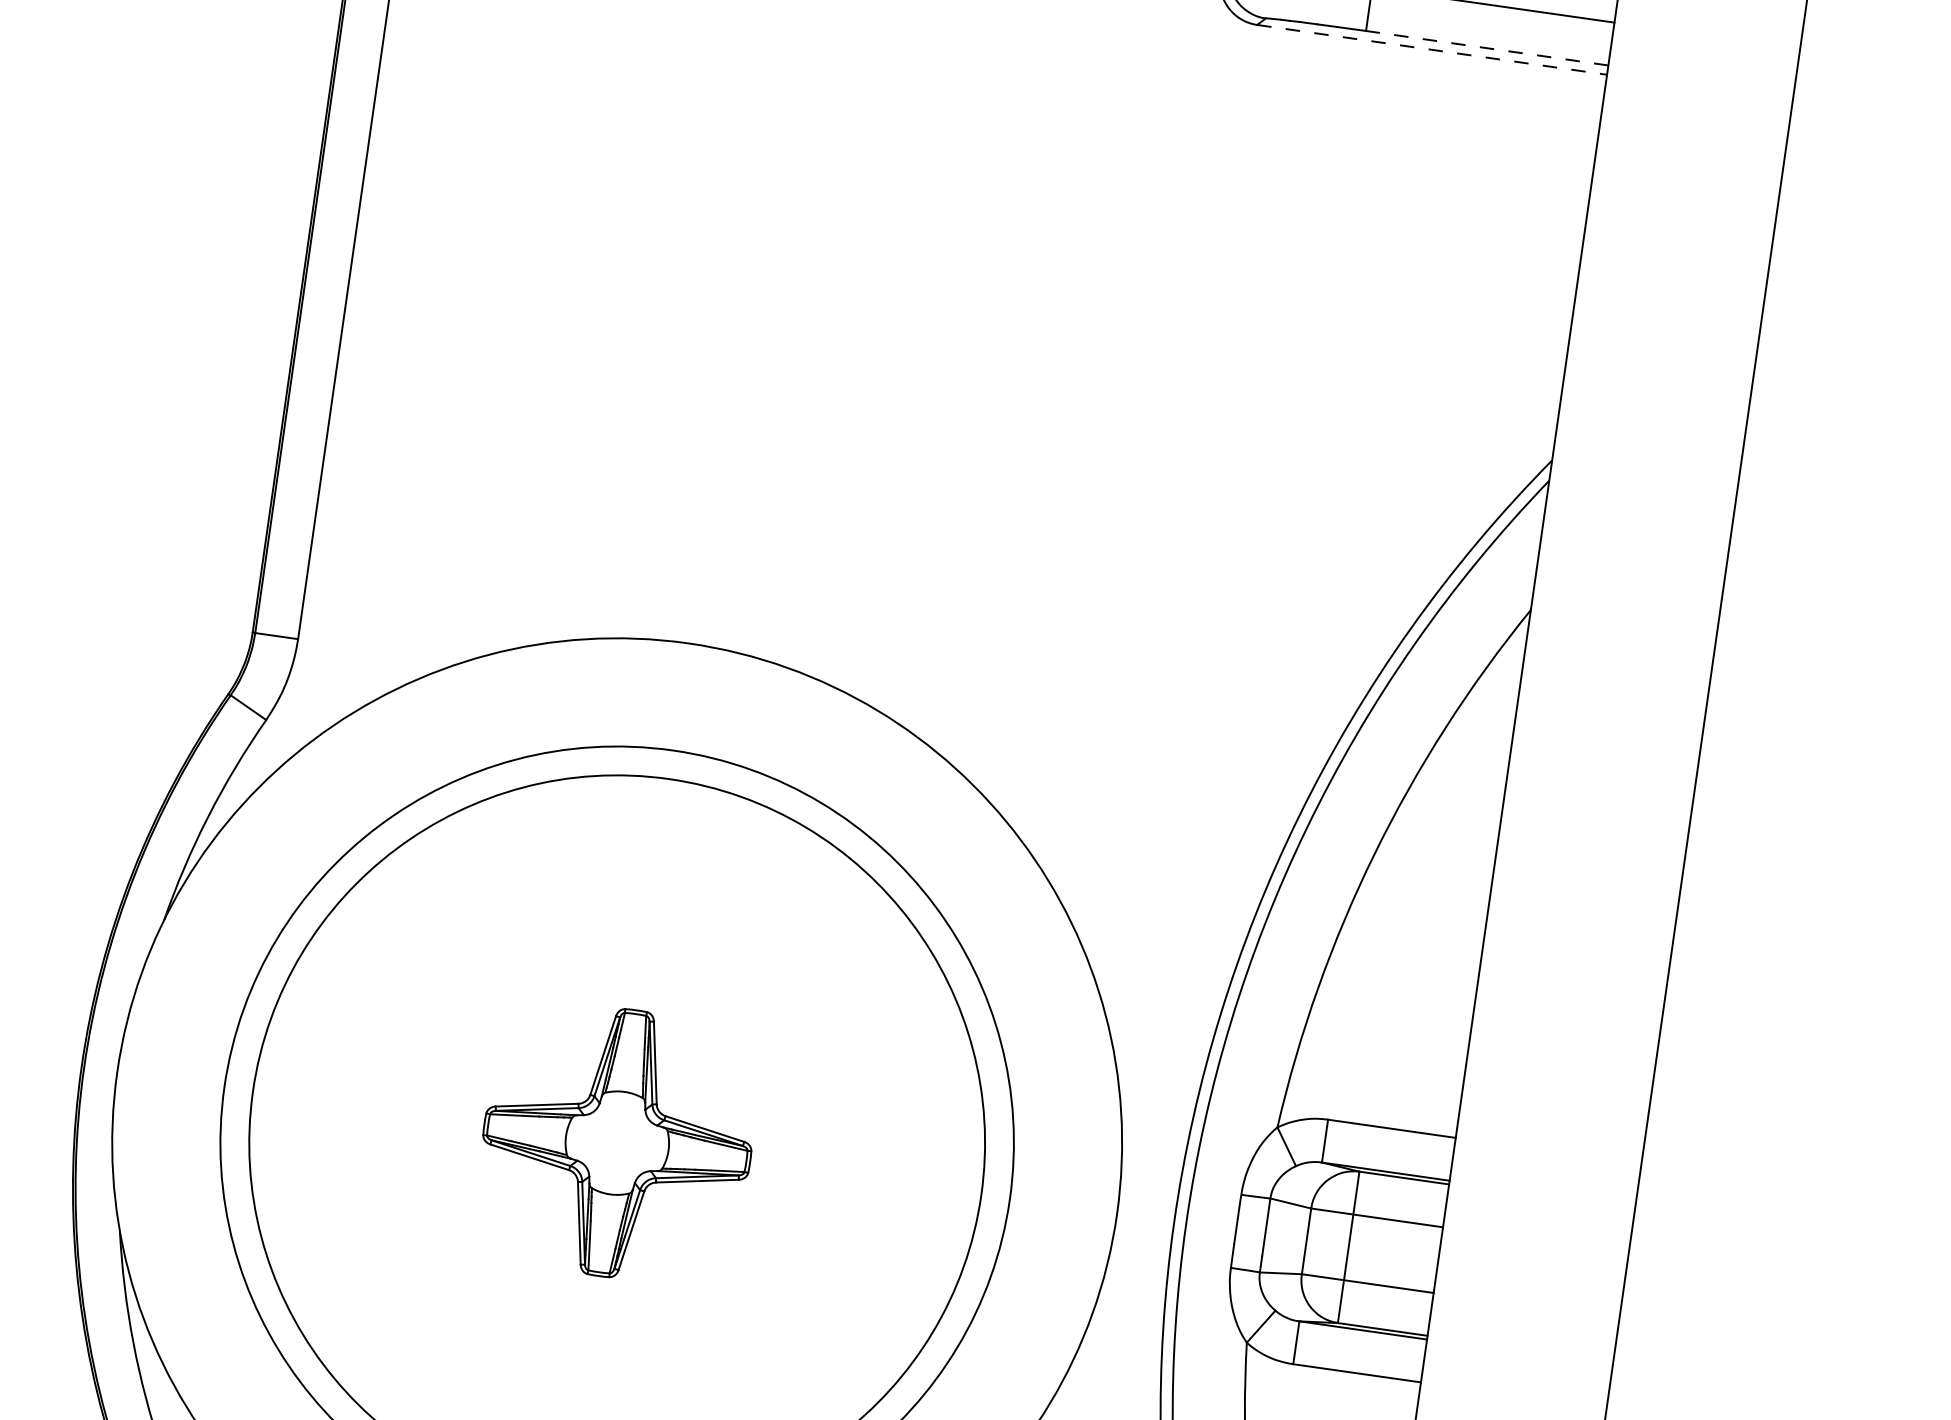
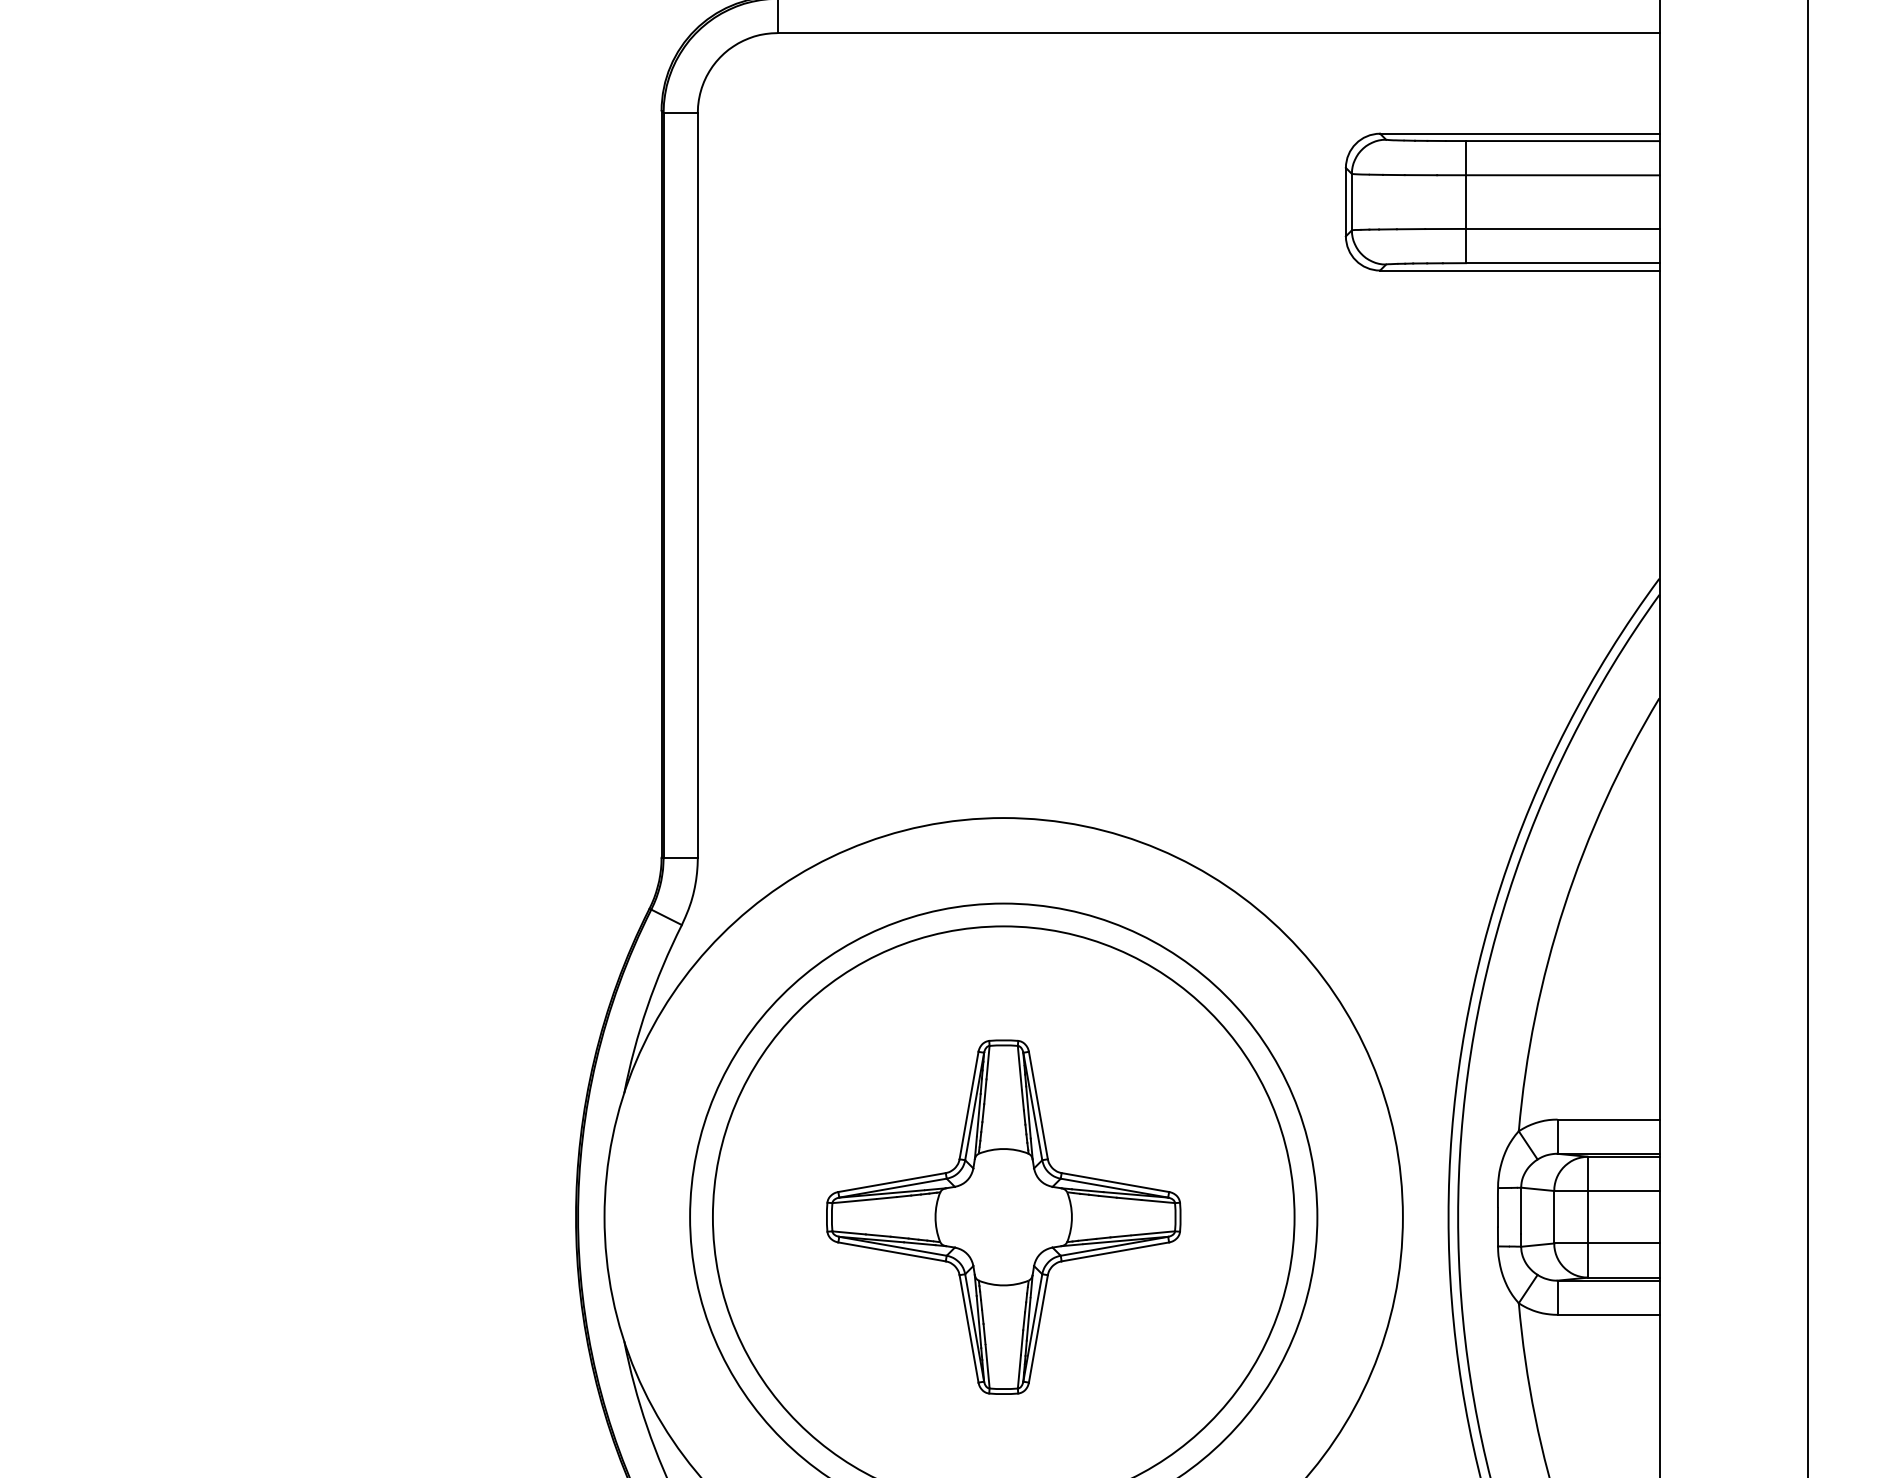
line: (1486, 48) -> (1562, 263), dashed -> solid
line: (1431, 49) -> (1519, 270), dashed -> solid
part: (617, 1142) -> (1003, 1216), size x1.67

